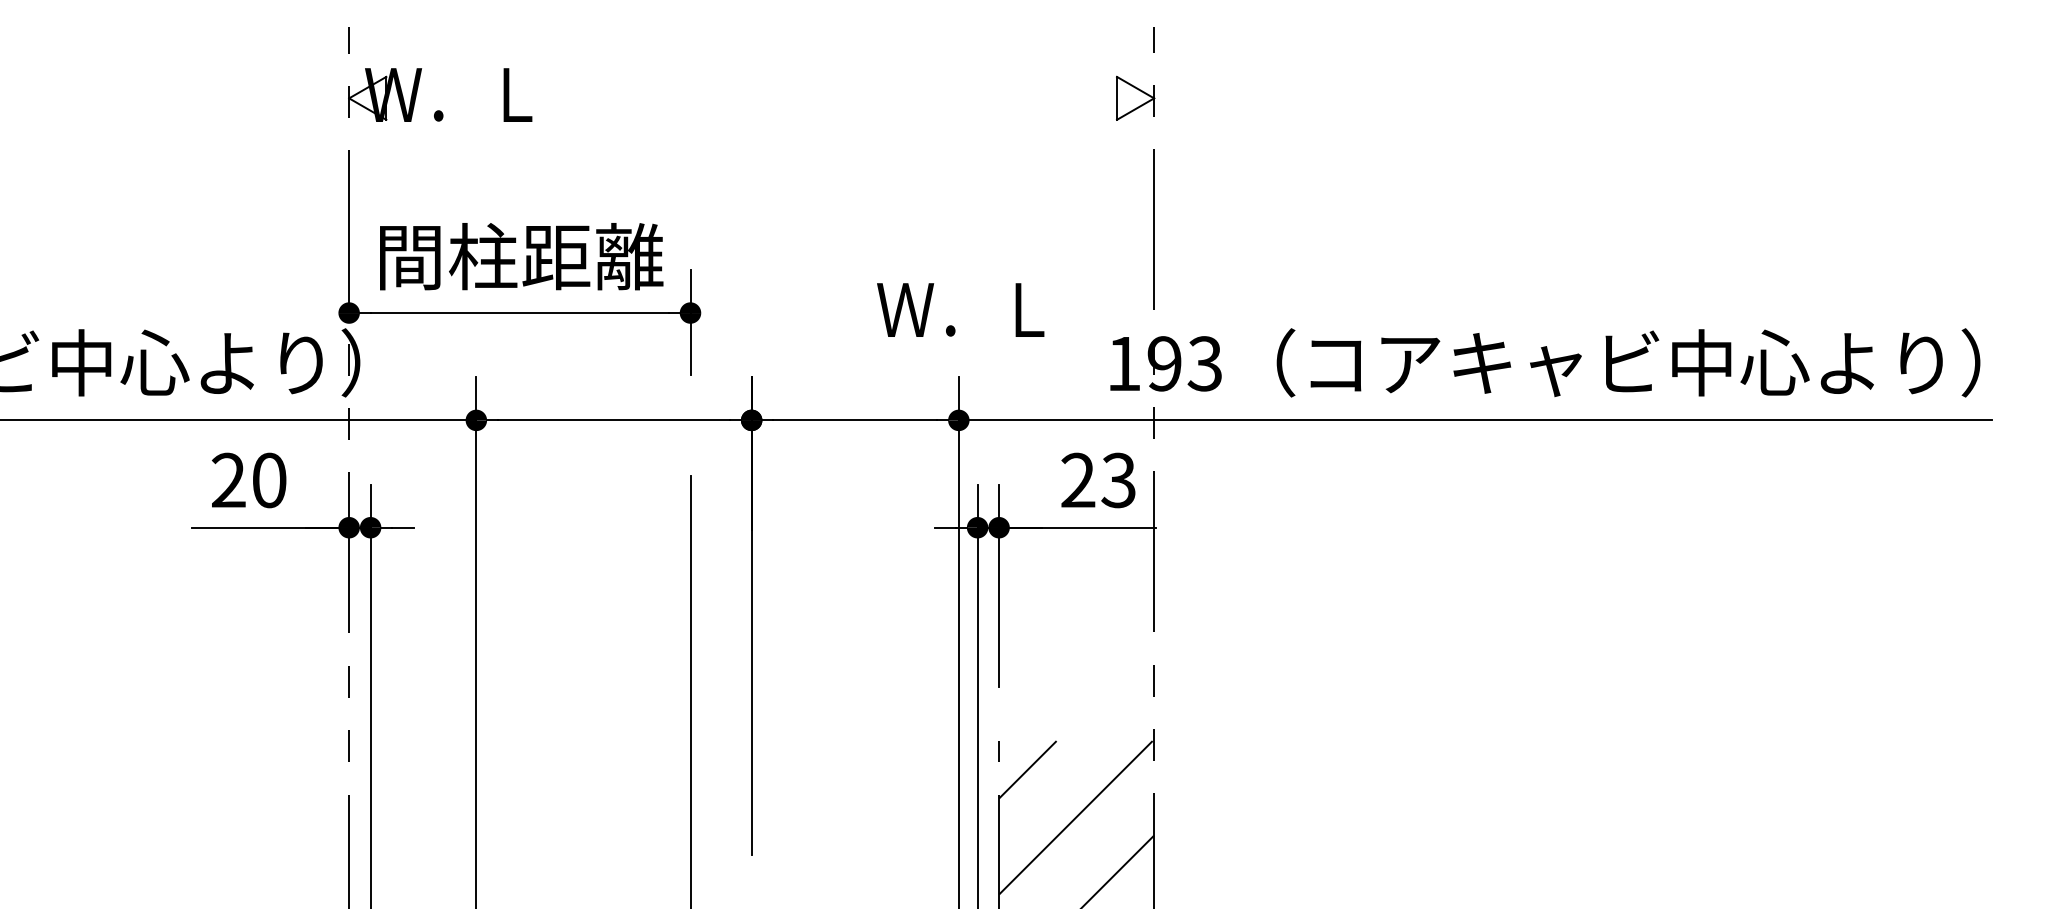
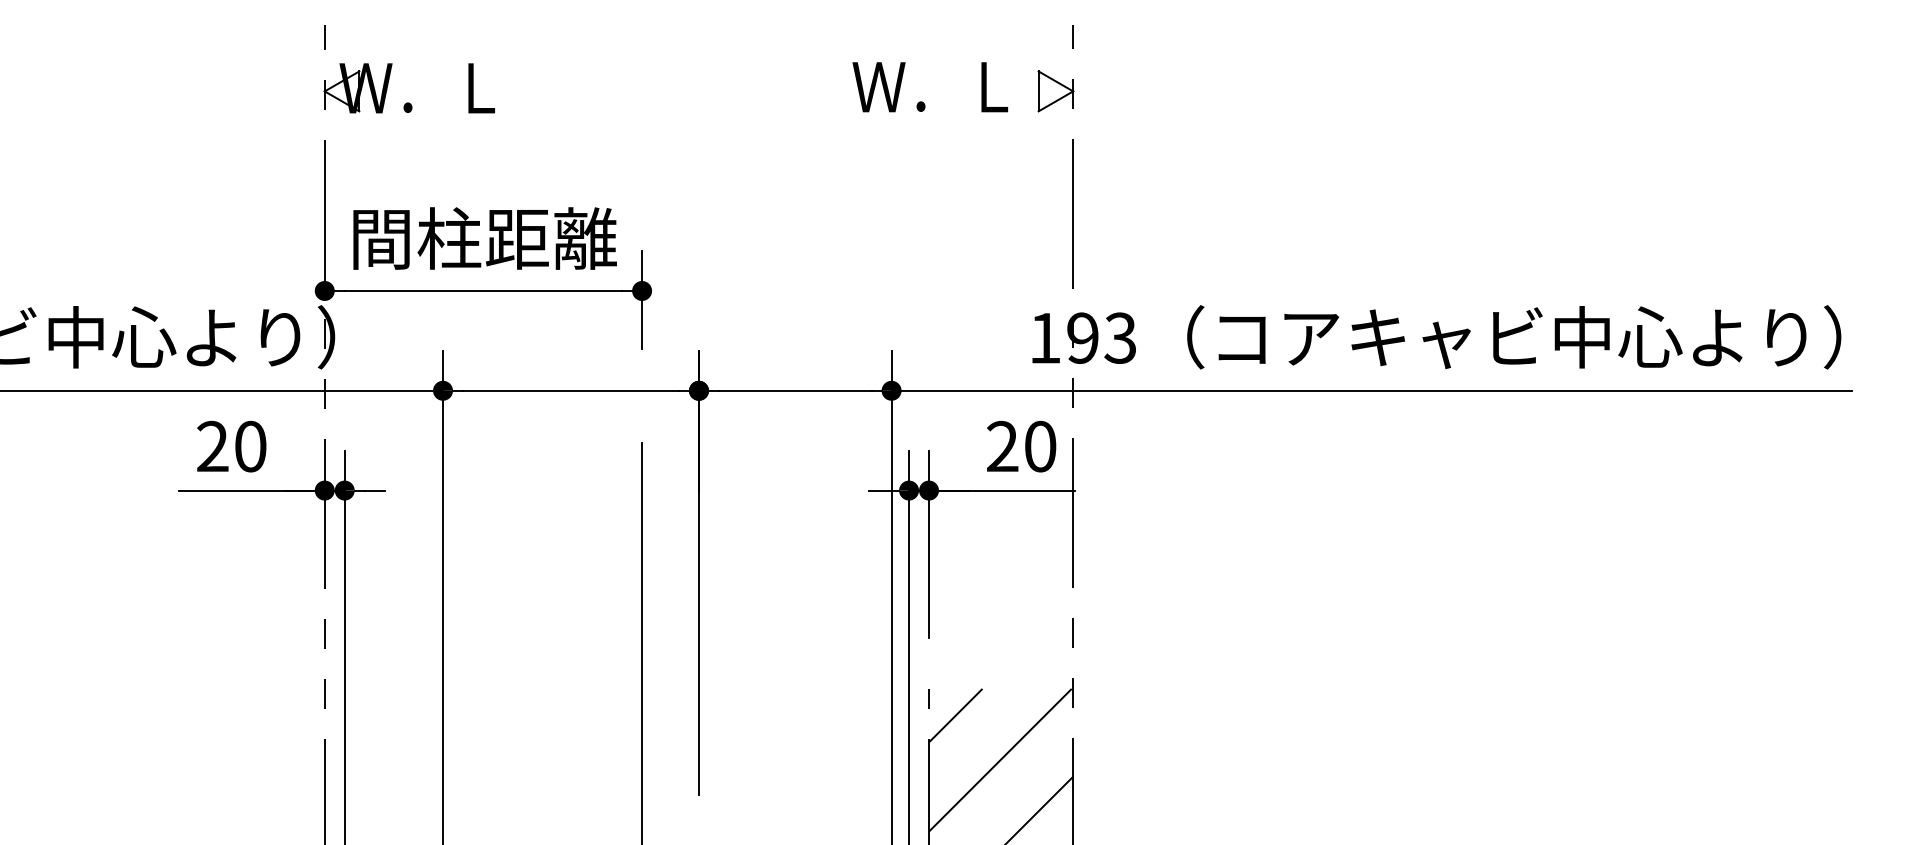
text: (960, 310) -> (930, 87), moved
text: (1119, 480) -> (1040, 446), 23 -> 20

